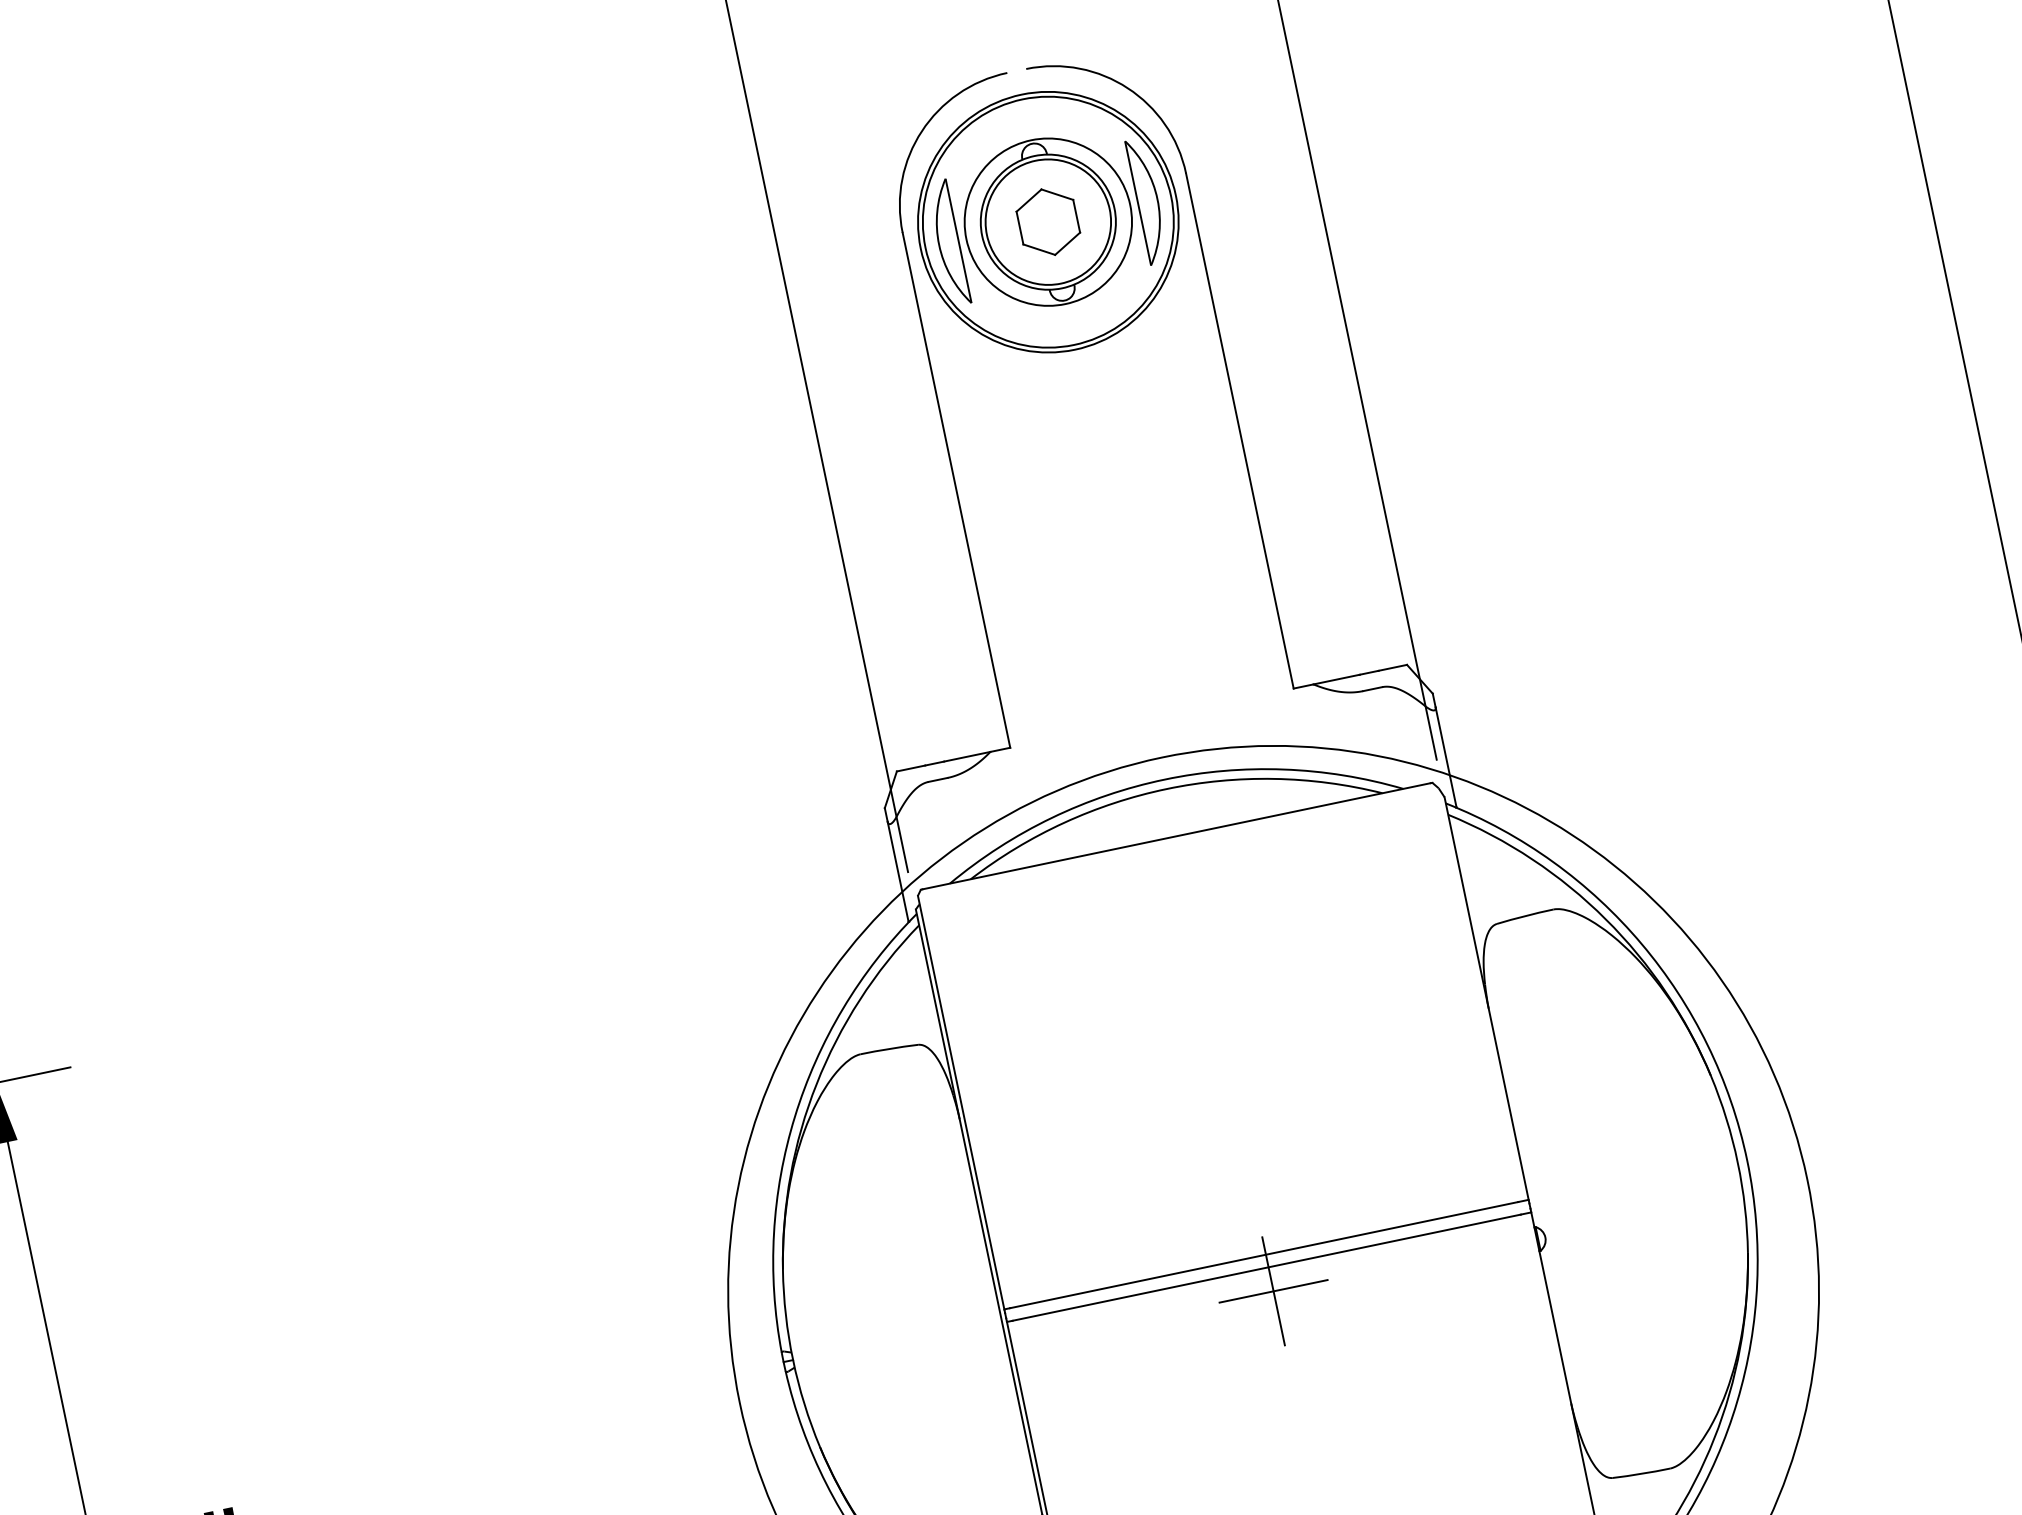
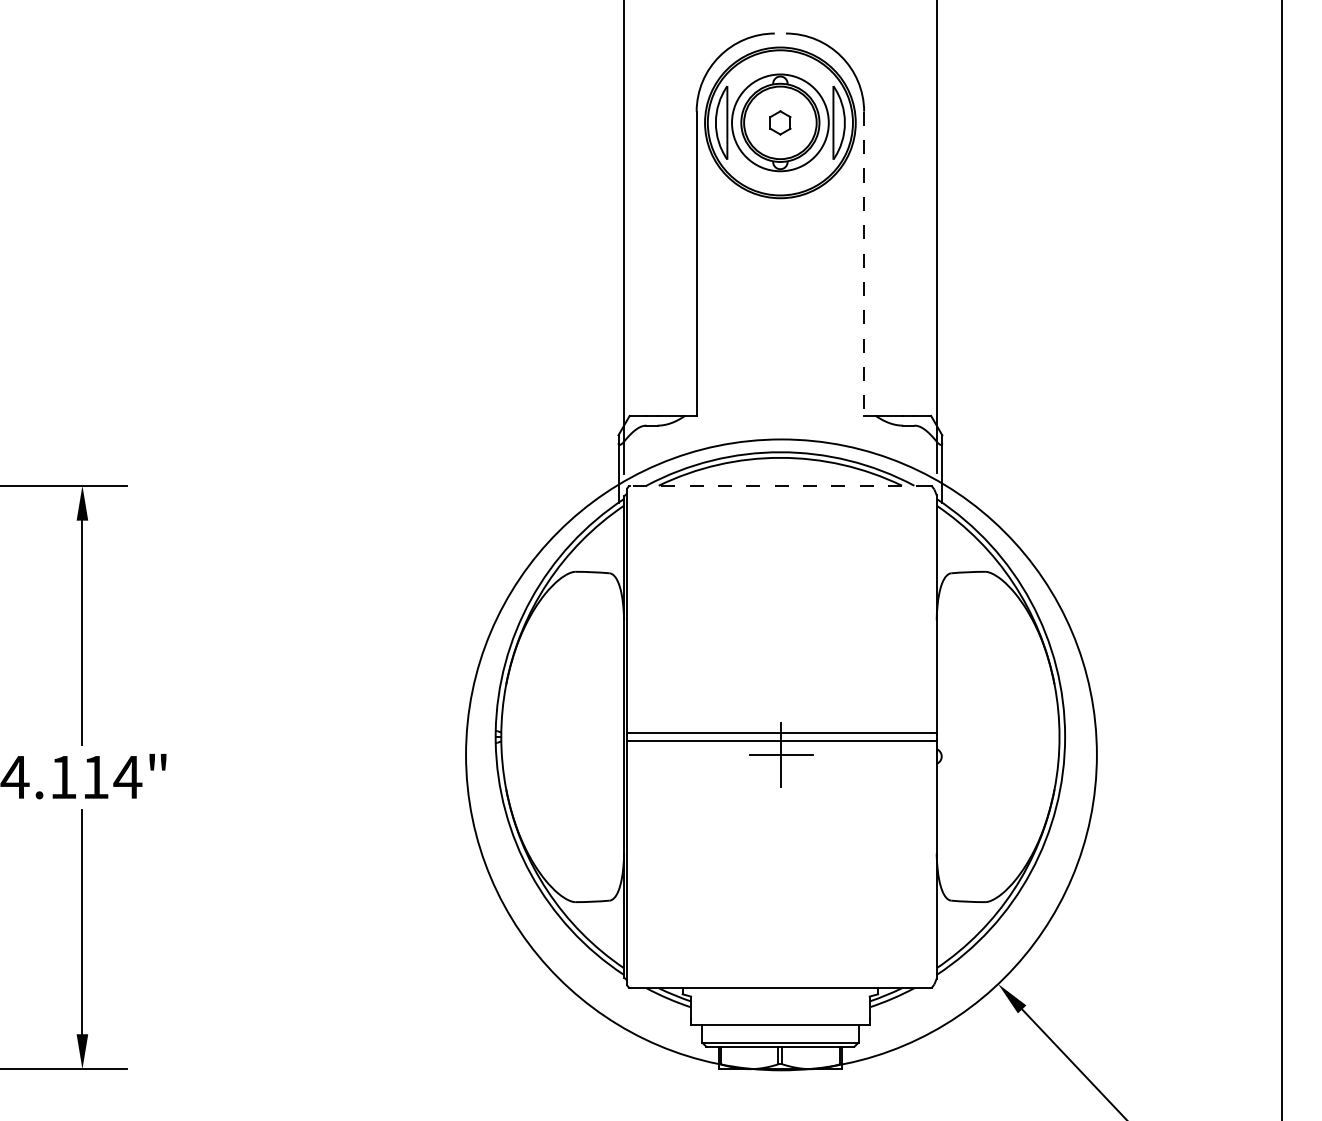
part: (1048, 221) -> (780, 122), size x0.6
line: (1240, 432) -> (864, 264), solid -> dashed
line: (1175, 836) -> (779, 485), solid -> dashed

